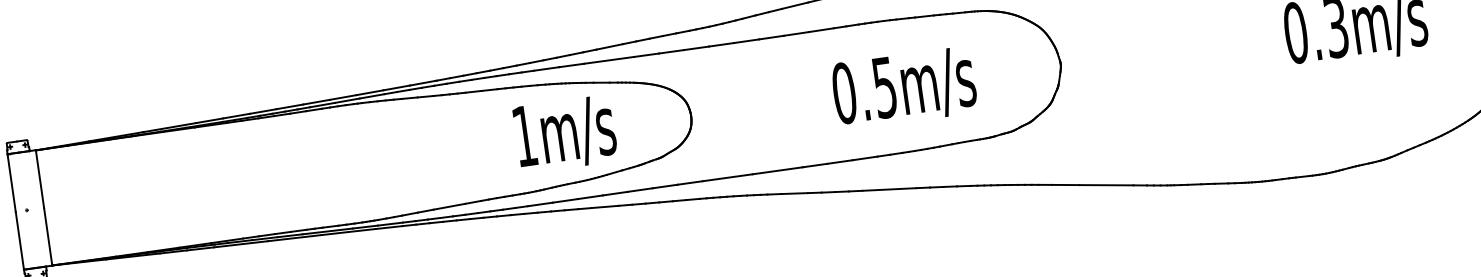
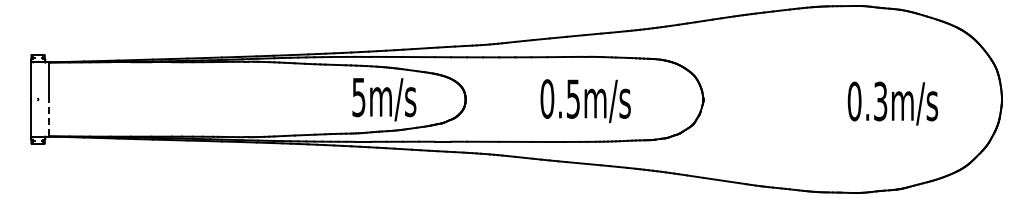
text: (904, 88) -> (585, 101), moved
text: (524, 136) -> (358, 97), 1m/s -> 5m/s
line: (48, 235) -> (49, 117), solid -> dashed

